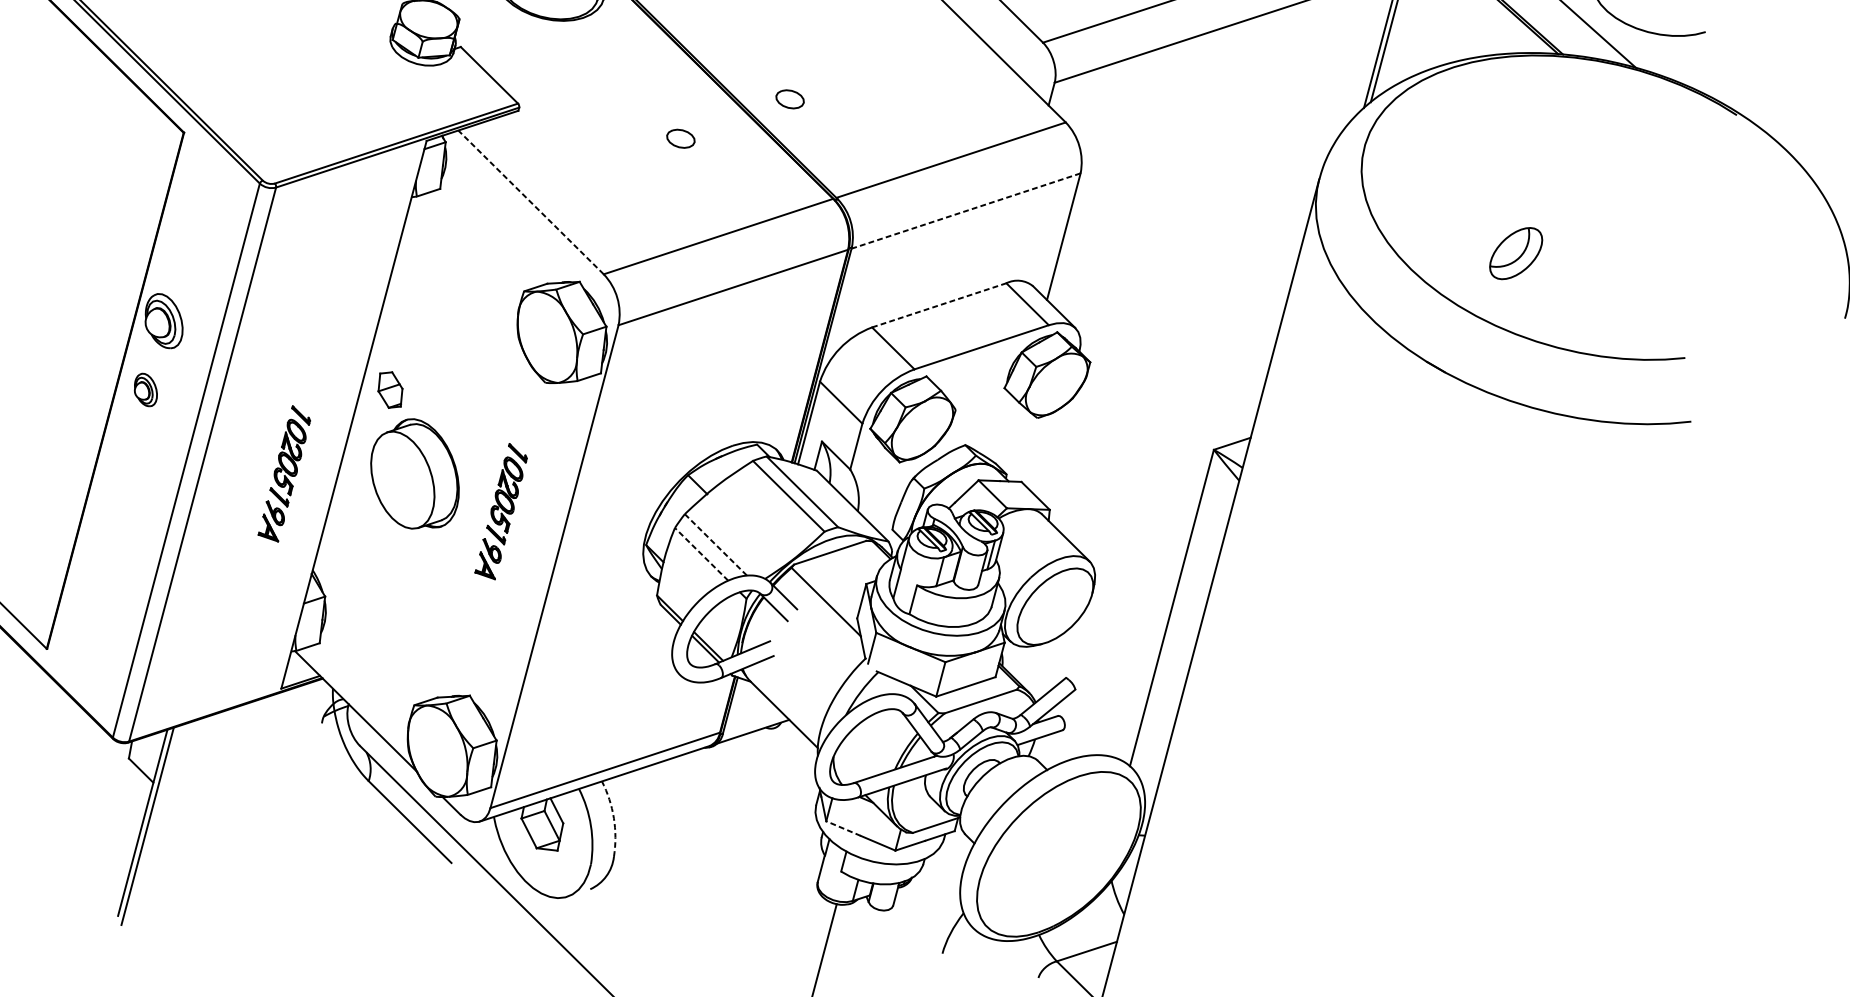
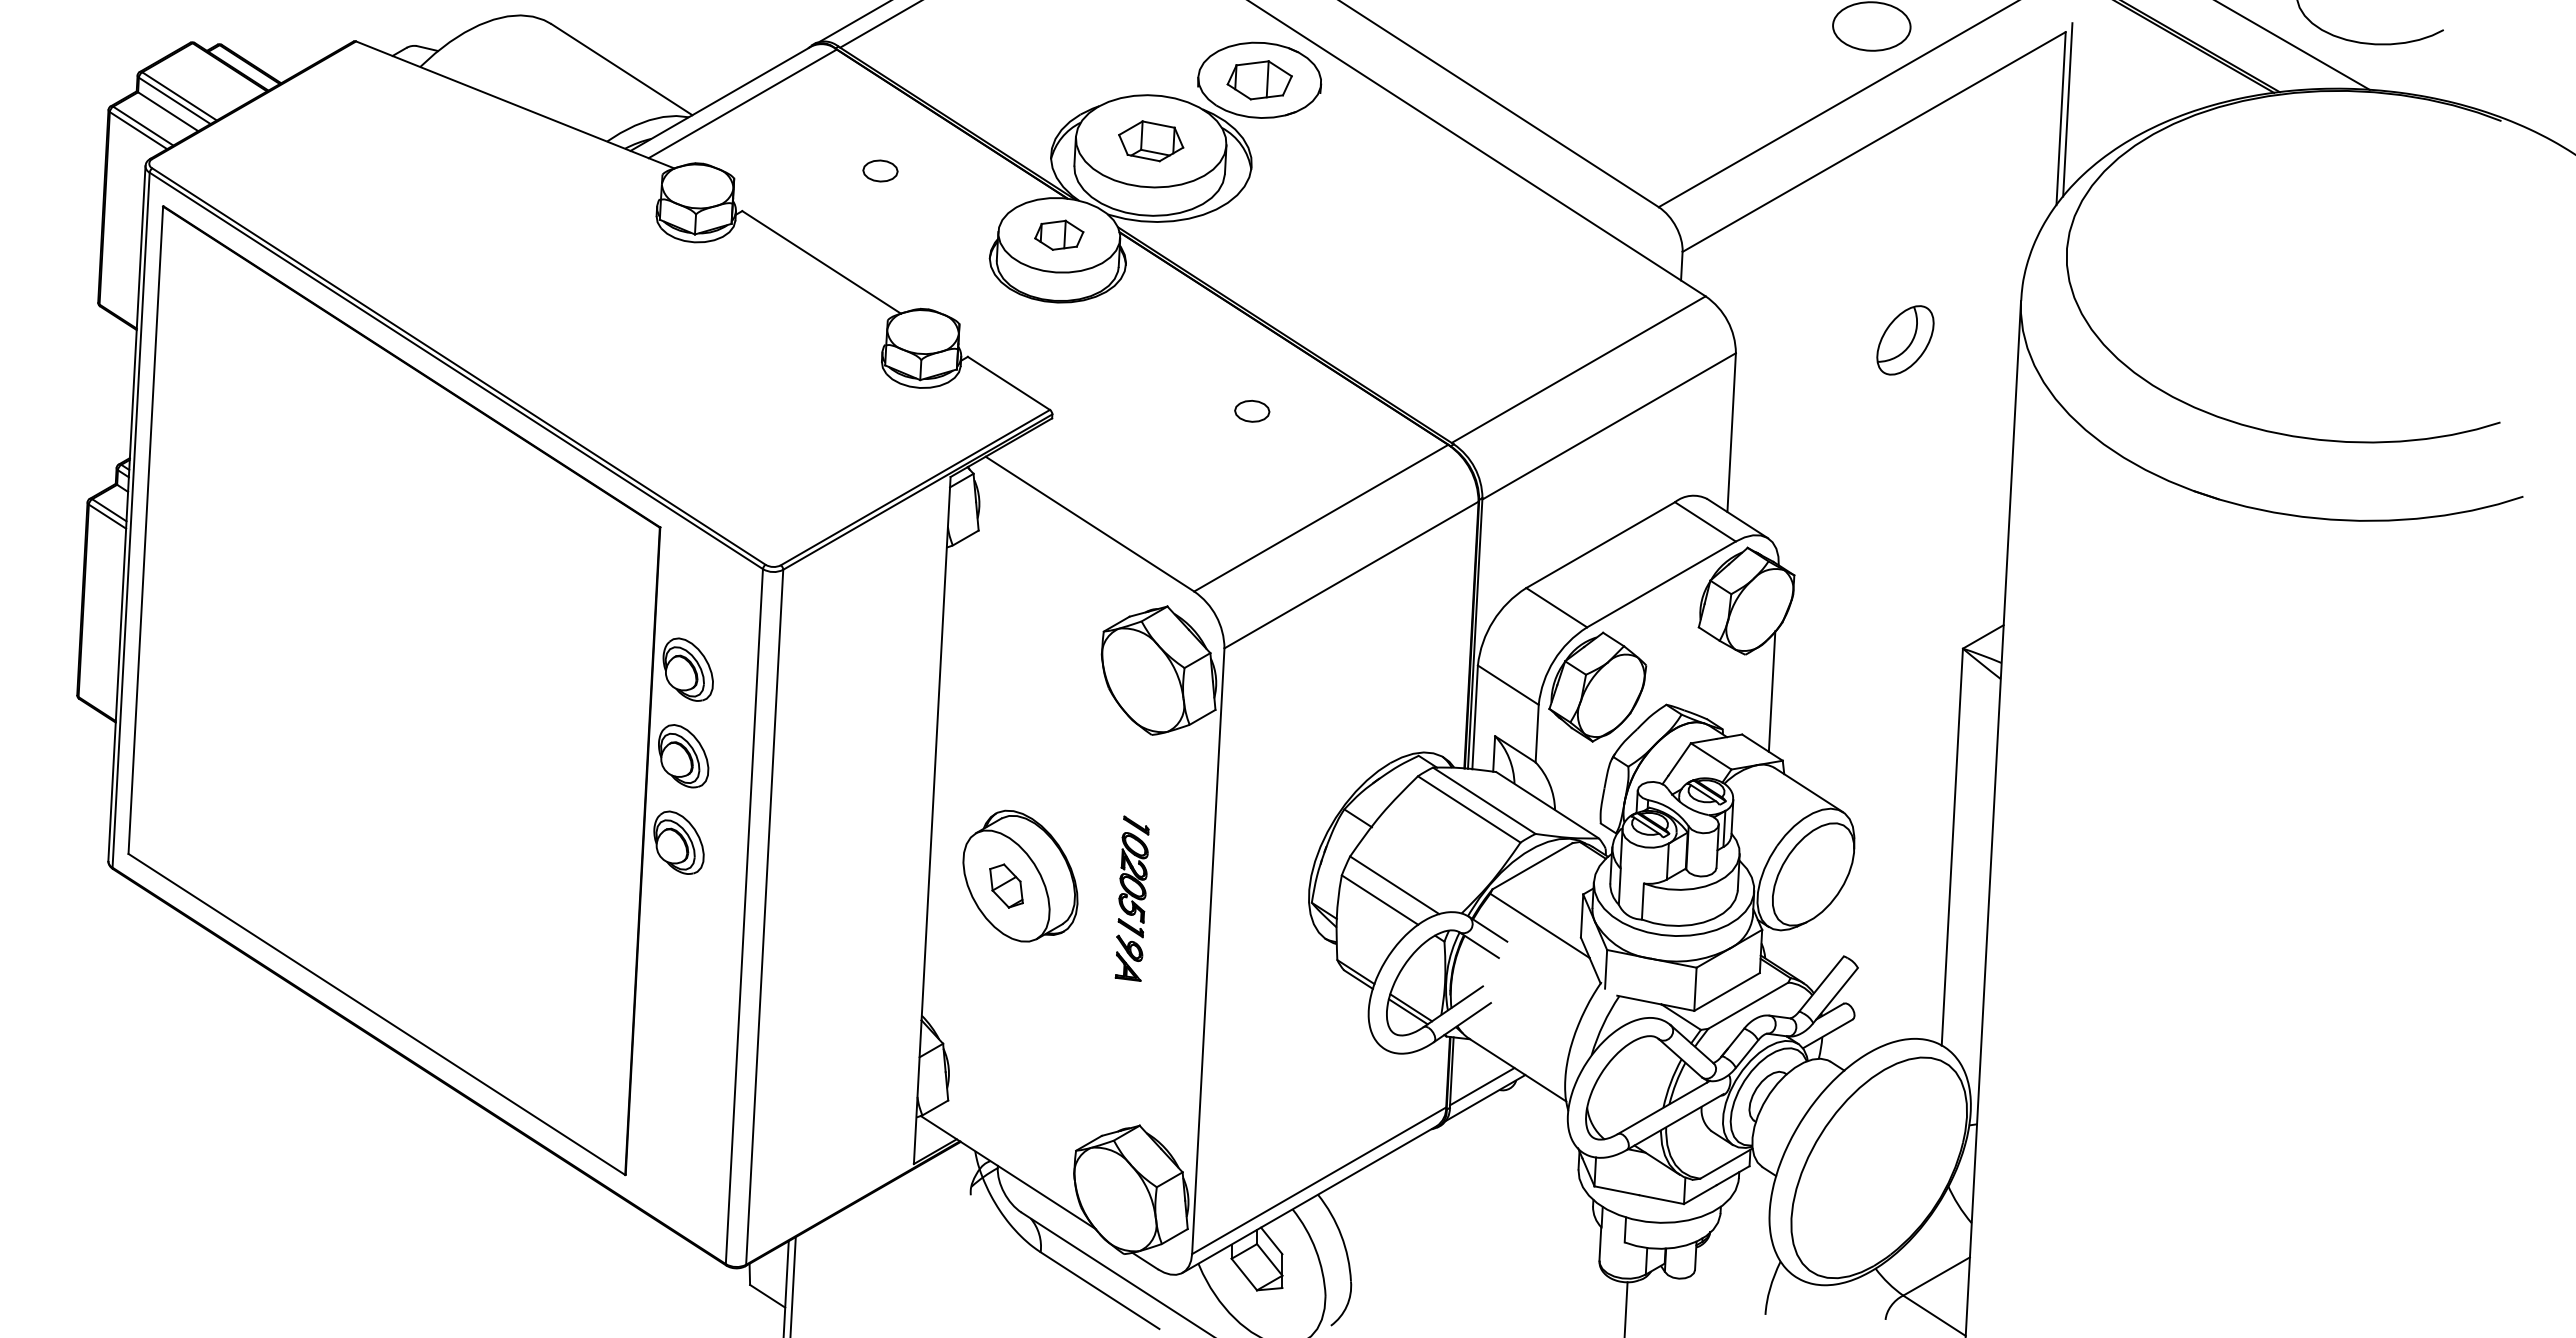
part: (790, 99) -> (1372, 337), removed
line: (530, 201) -> (1089, 523), dashed -> solid
line: (965, 211) -> (1608, 426), dashed -> solid
part: (182, 251) -> (687, 669), added
part: (1516, 253) -> (1905, 340), moved
line: (939, 305) -> (1600, 545), dashed -> solid
part: (145, 389) -> (678, 842), size x1.67
part: (390, 389) -> (1006, 885), moved
line: (1052, 452) -> (1771, 691), added
part: (284, 473) -> (864, 907), removed
line: (716, 545) -> (1395, 885), dashed -> solid
line: (701, 554) -> (1380, 900), dashed -> solid
line: (752, 721) -> (1482, 1086), added
arc: (614, 818) -> (1341, 1235), dashed -> solid
line: (843, 828) -> (1616, 1190), dashed -> solid

